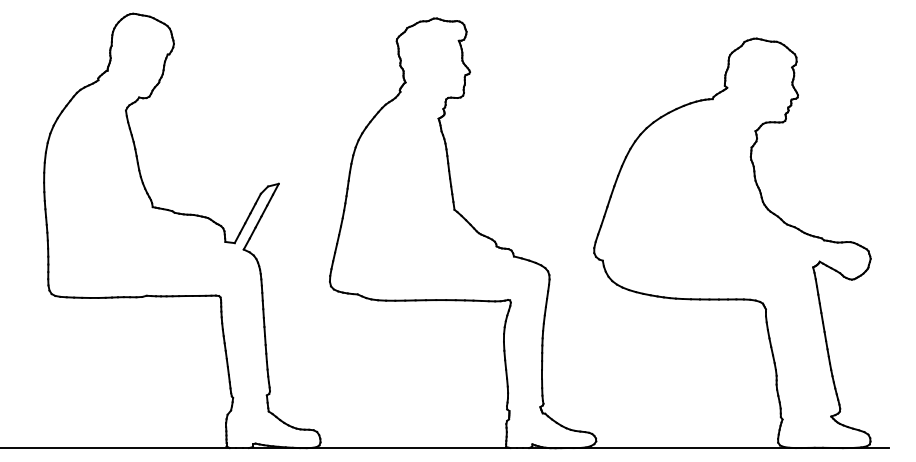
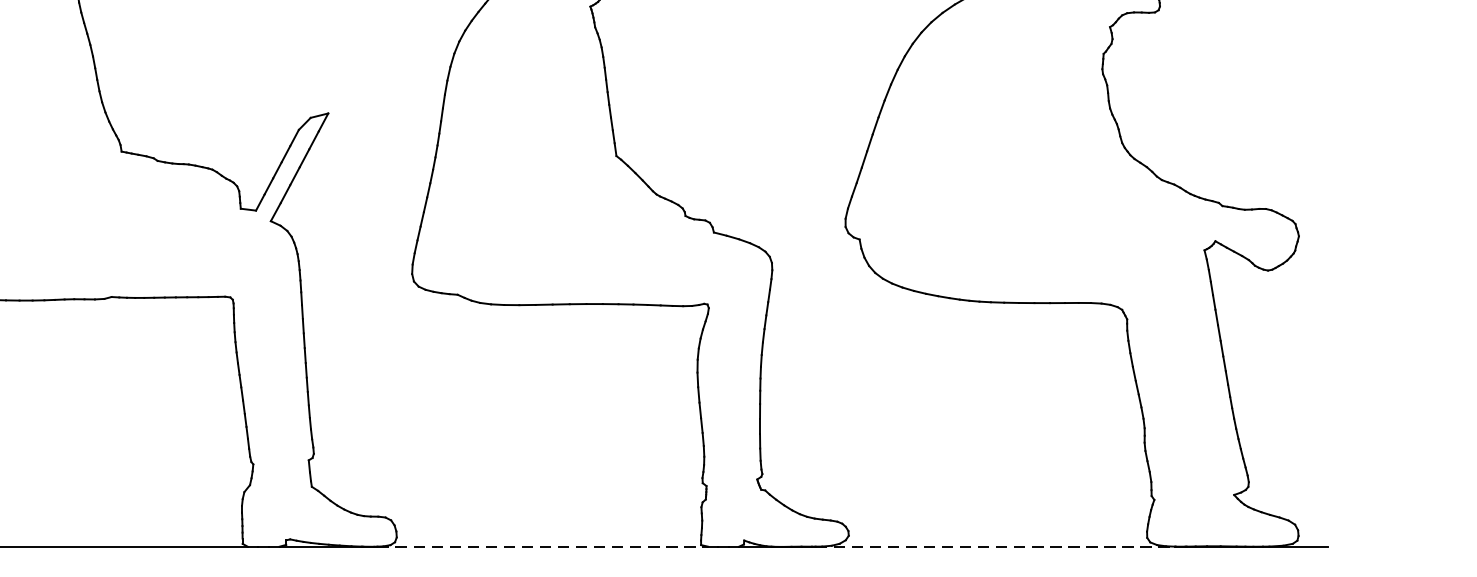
line: (409, 448) -> (542, 547), solid -> dashed
line: (685, 448) -> (995, 547), solid -> dashed

